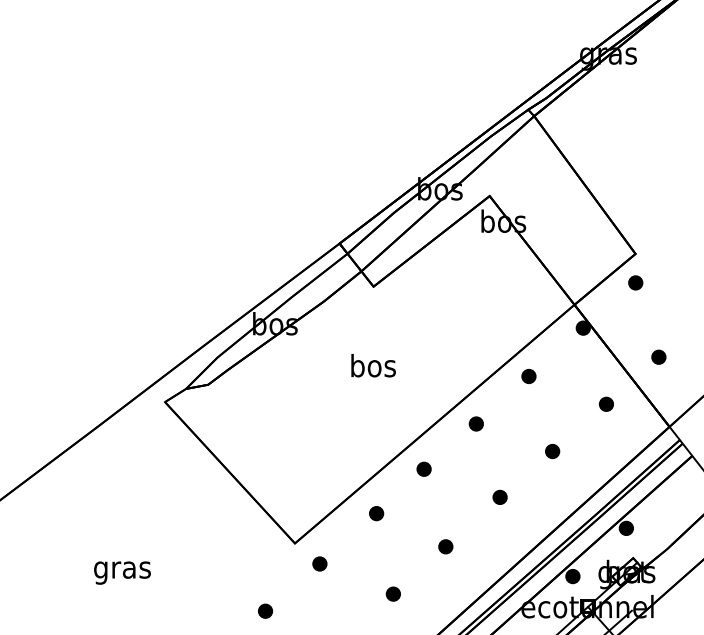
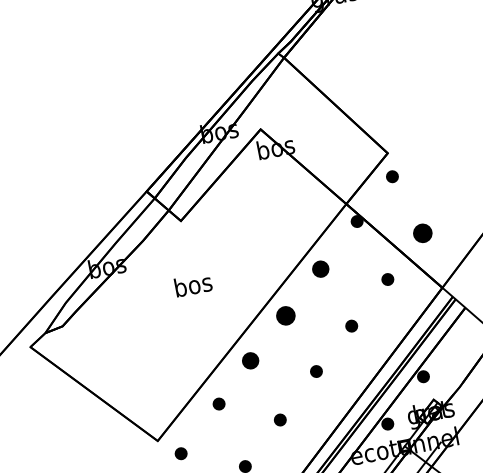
part: (658, 356) -> (422, 232), size x1.6
part: (528, 376) -> (320, 269), size x1.4
part: (475, 423) -> (284, 315), size x1.6
part: (423, 468) -> (249, 360), size x1.4

